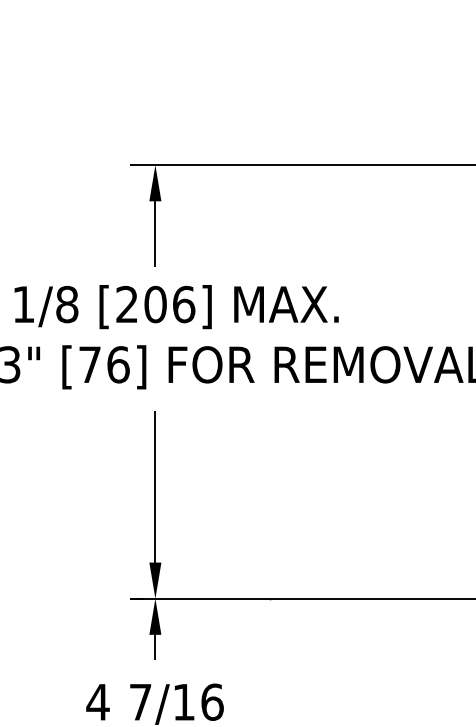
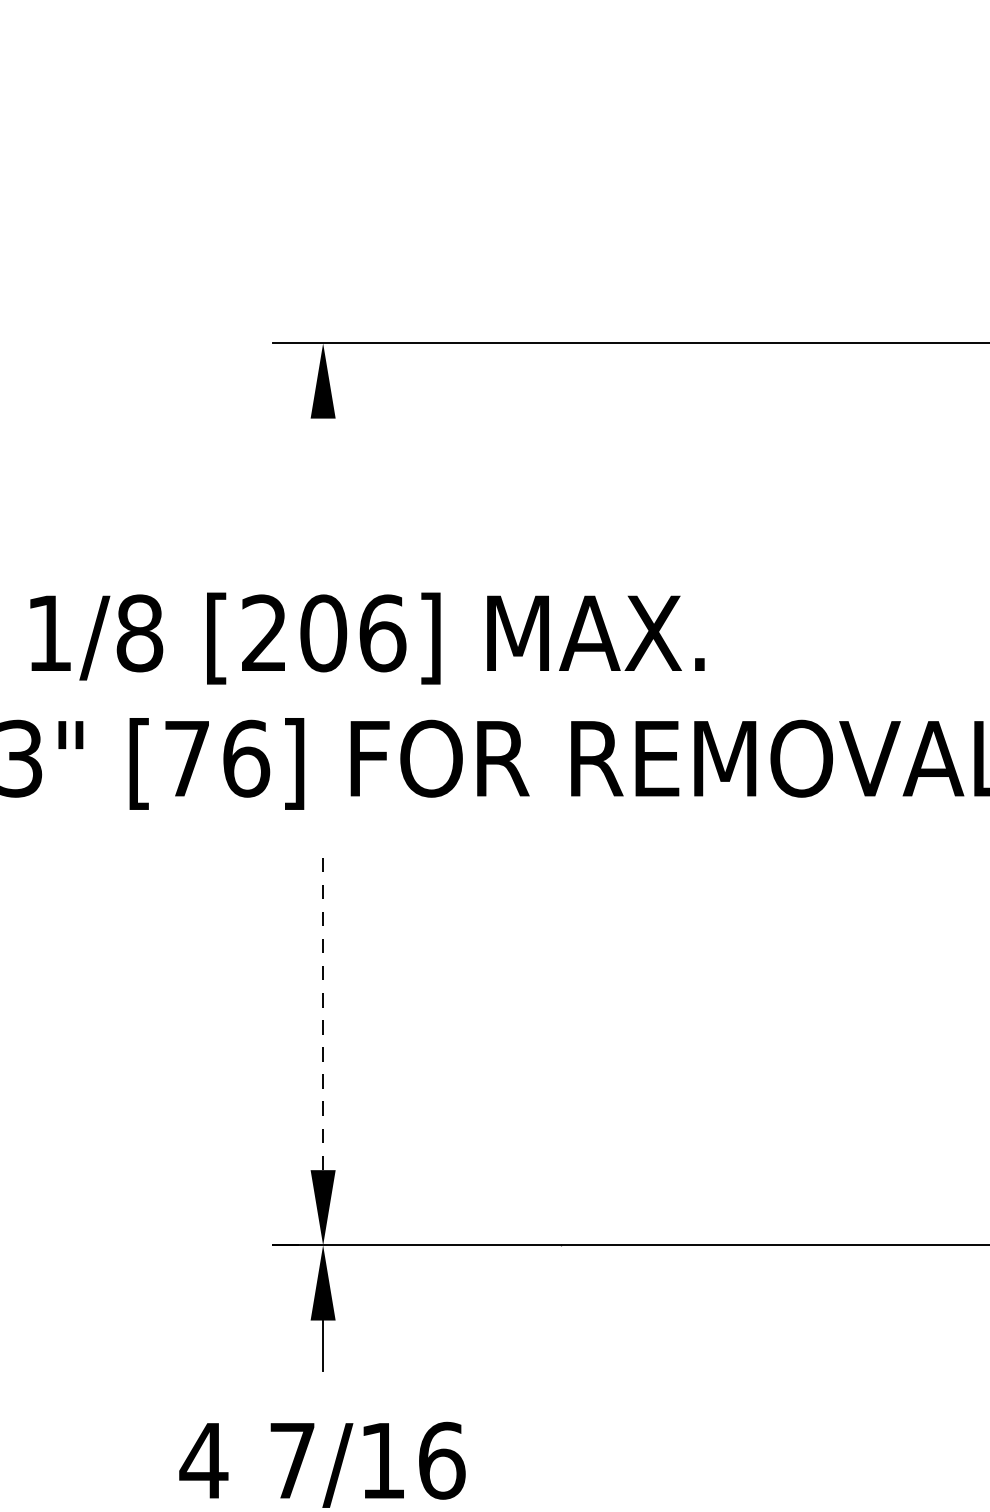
line: (155, 233) -> (323, 485), removed
line: (155, 486) -> (323, 1011), solid -> dashed

